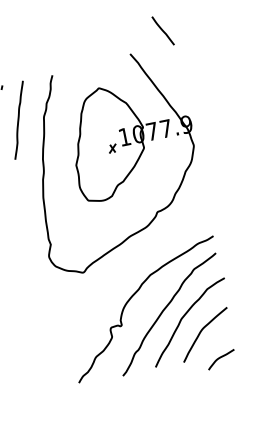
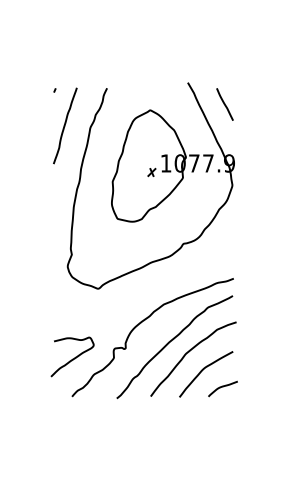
line: (162, 31) -> (224, 104), moved
curve: (71, 345) -> (72, 358), added
curve: (220, 358) -> (222, 387), moved

